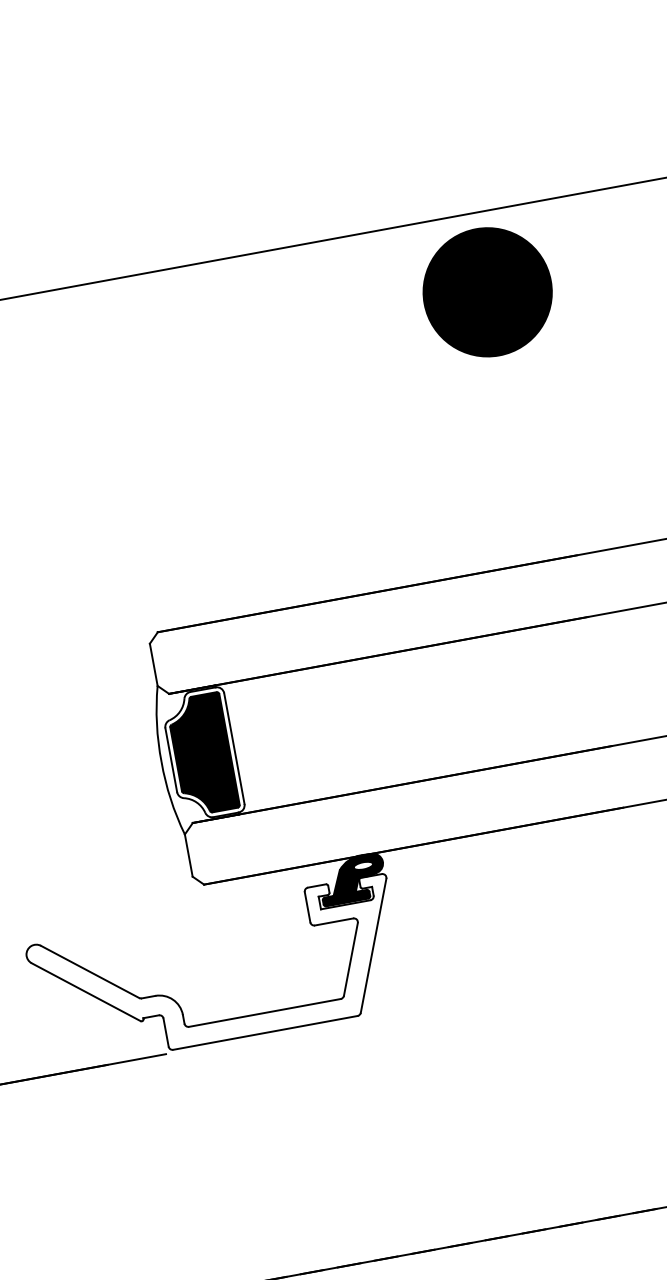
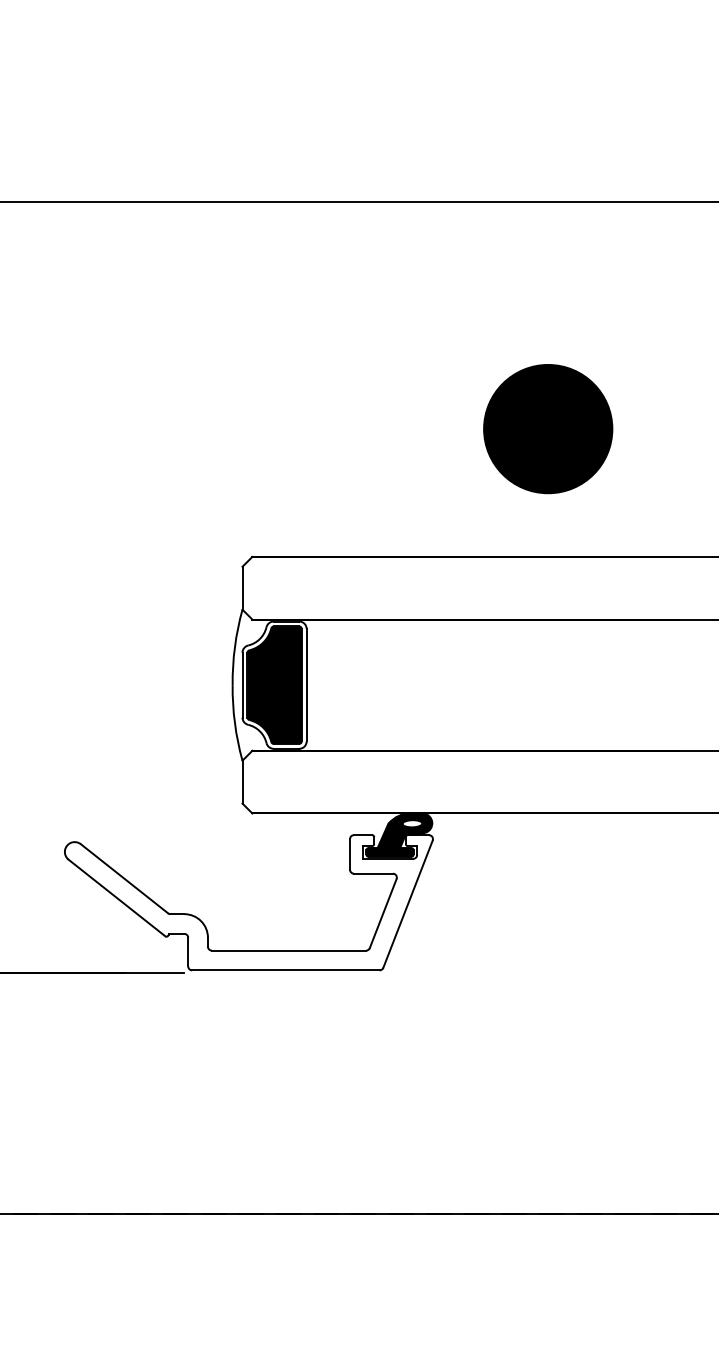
part: (488, 292) -> (548, 429), moved

